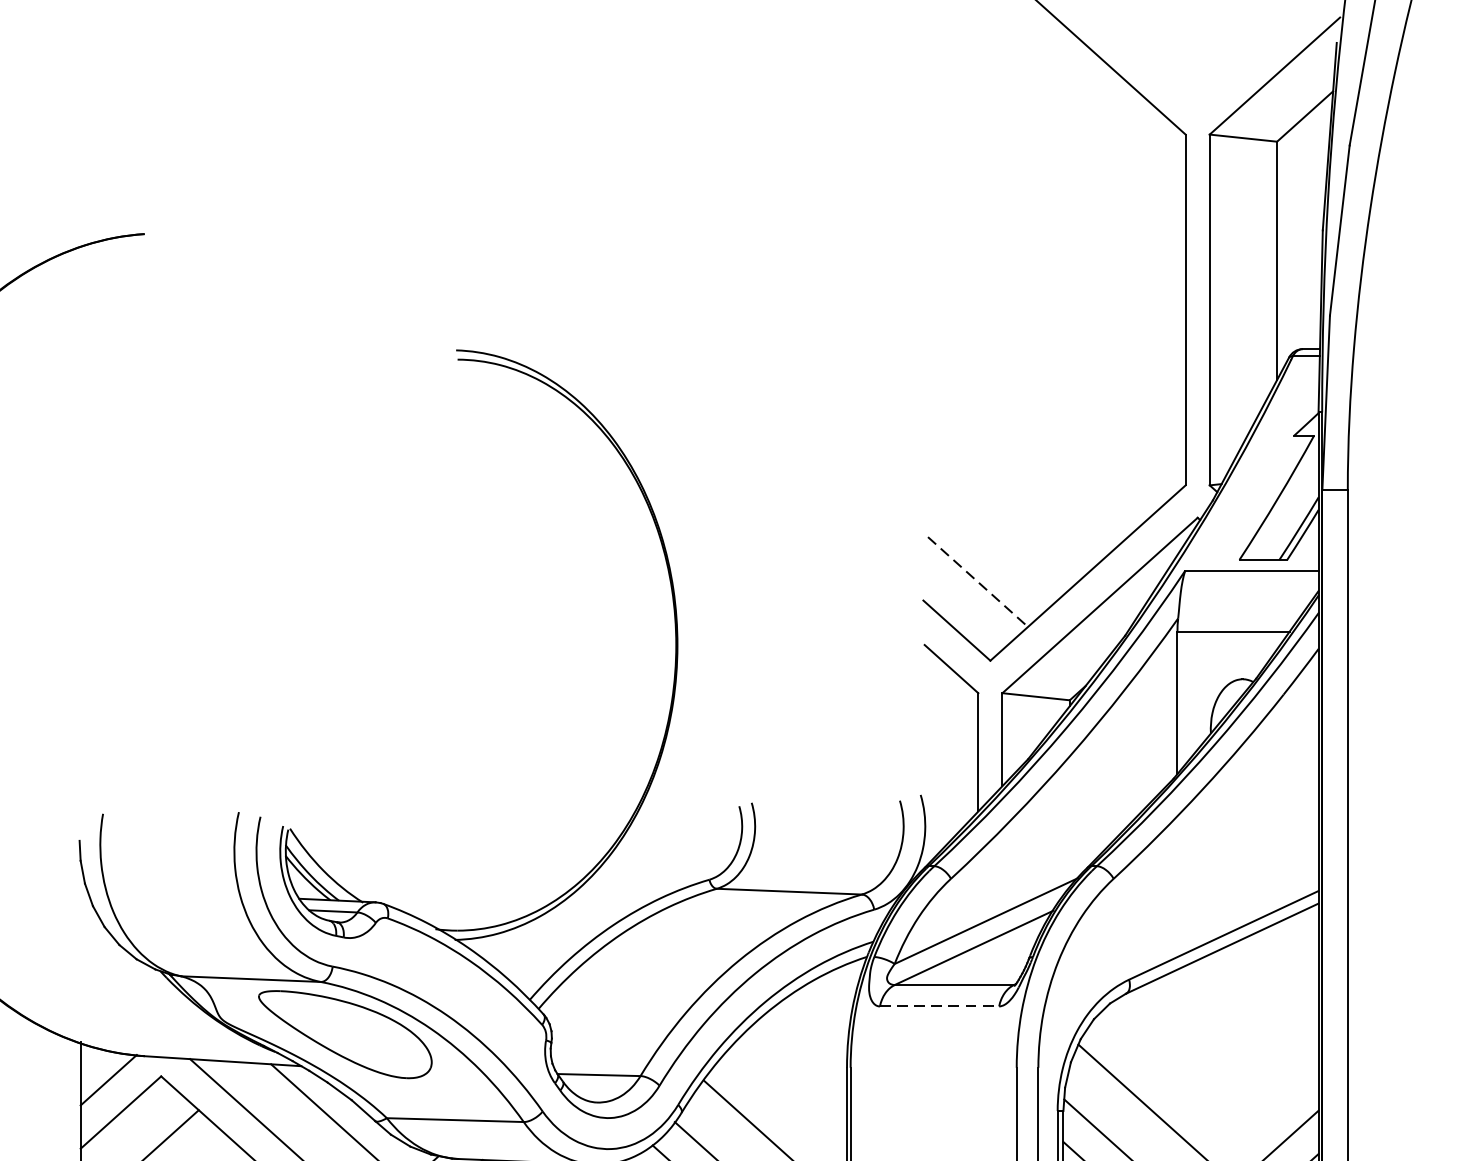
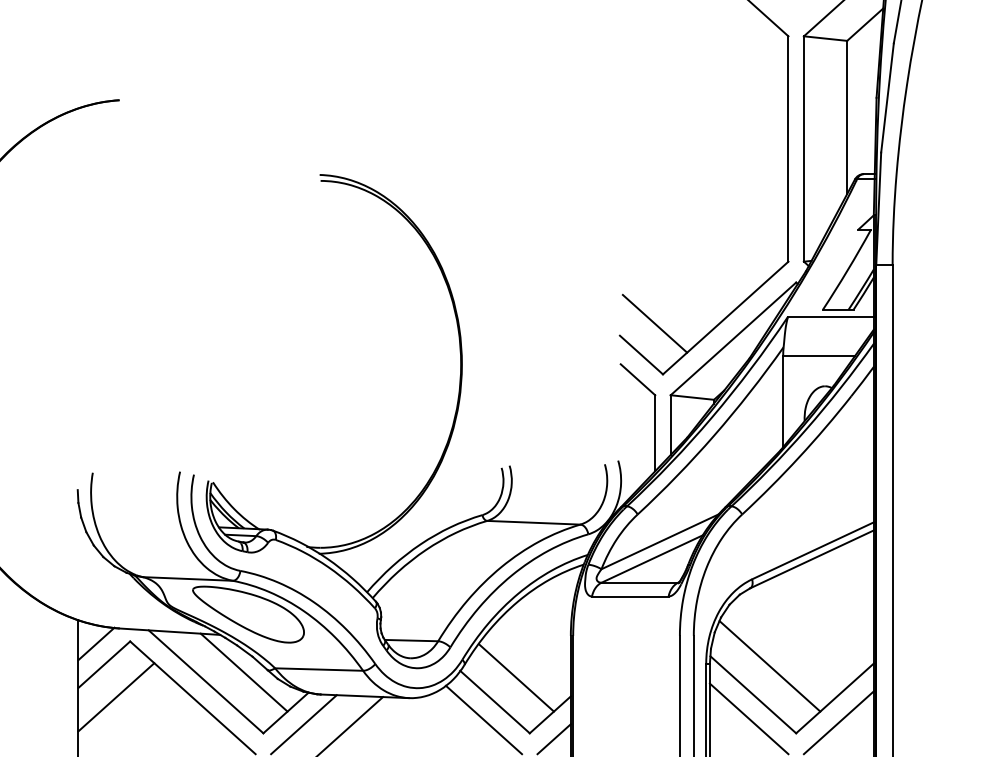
line: (978, 583) -> (655, 324), dashed -> solid
line: (939, 1006) -> (630, 596), dashed -> solid

